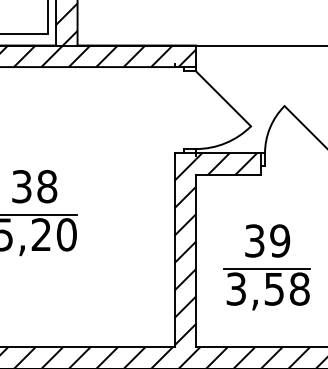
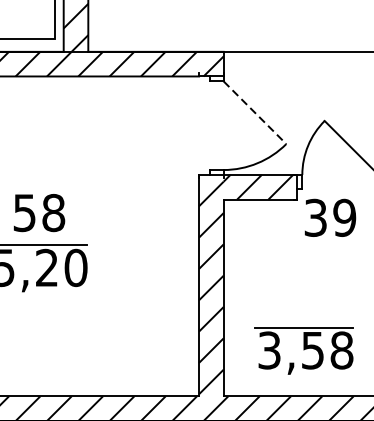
line: (223, 98) -> (254, 112), solid -> dashed
text: (21, 186) -> (24, 212), 38 -> 58
text: (267, 240) -> (330, 217), moved
part: (266, 289) -> (304, 350), moved

